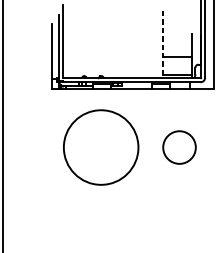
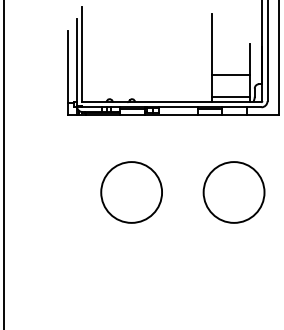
line: (163, 44) -> (212, 58), dashed -> solid
circle: (100, 147) -> (131, 192), size x0.62
circle: (179, 147) -> (233, 192), size x1.43

